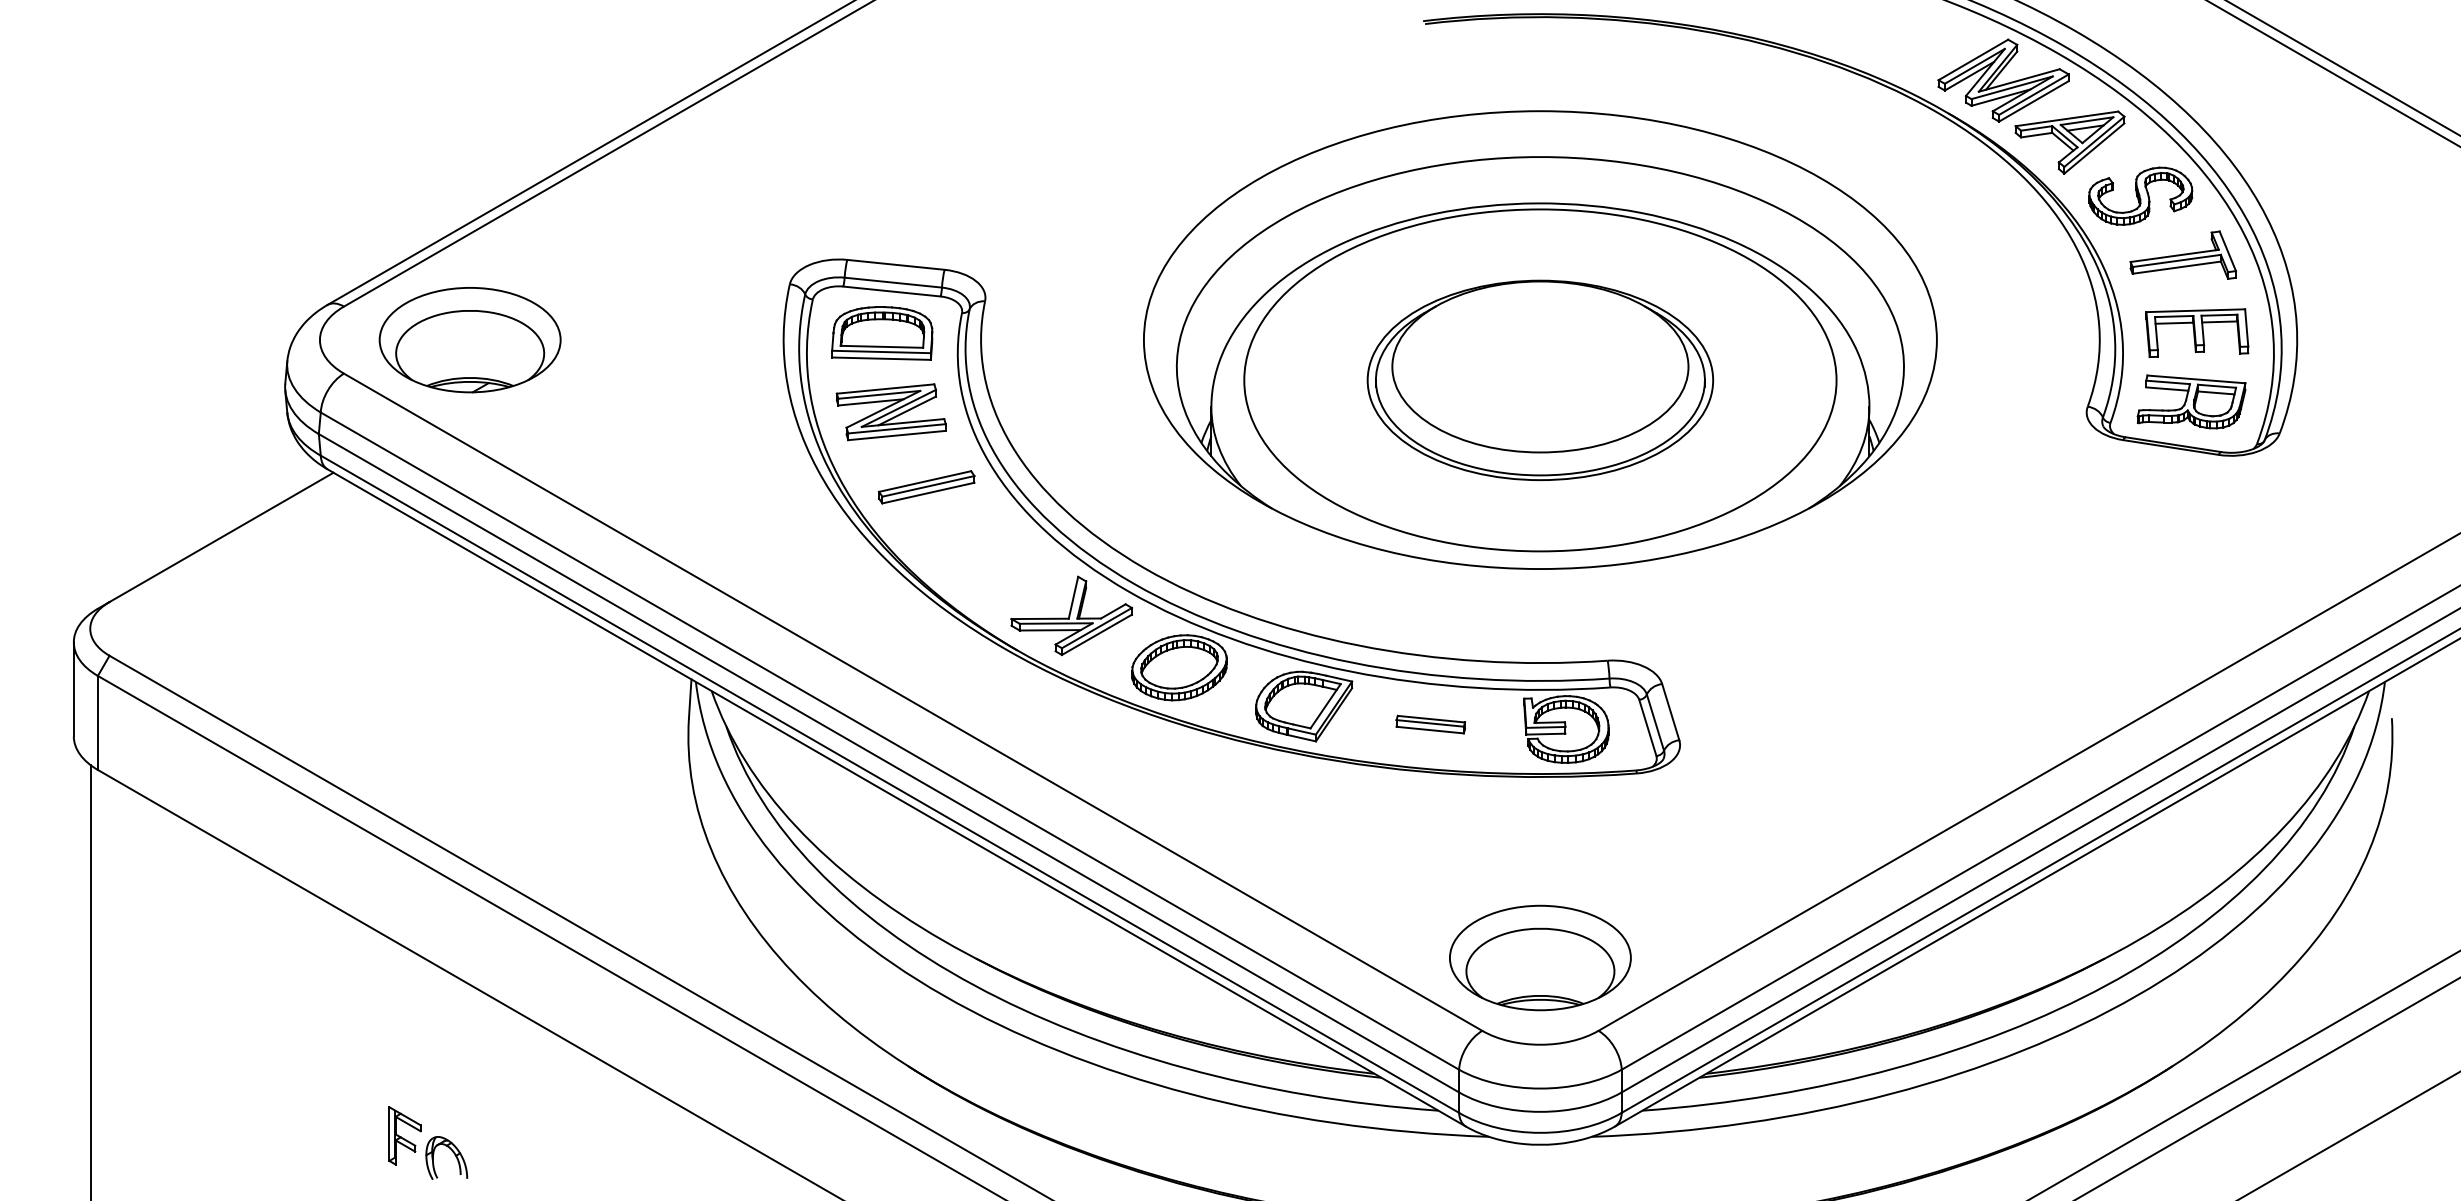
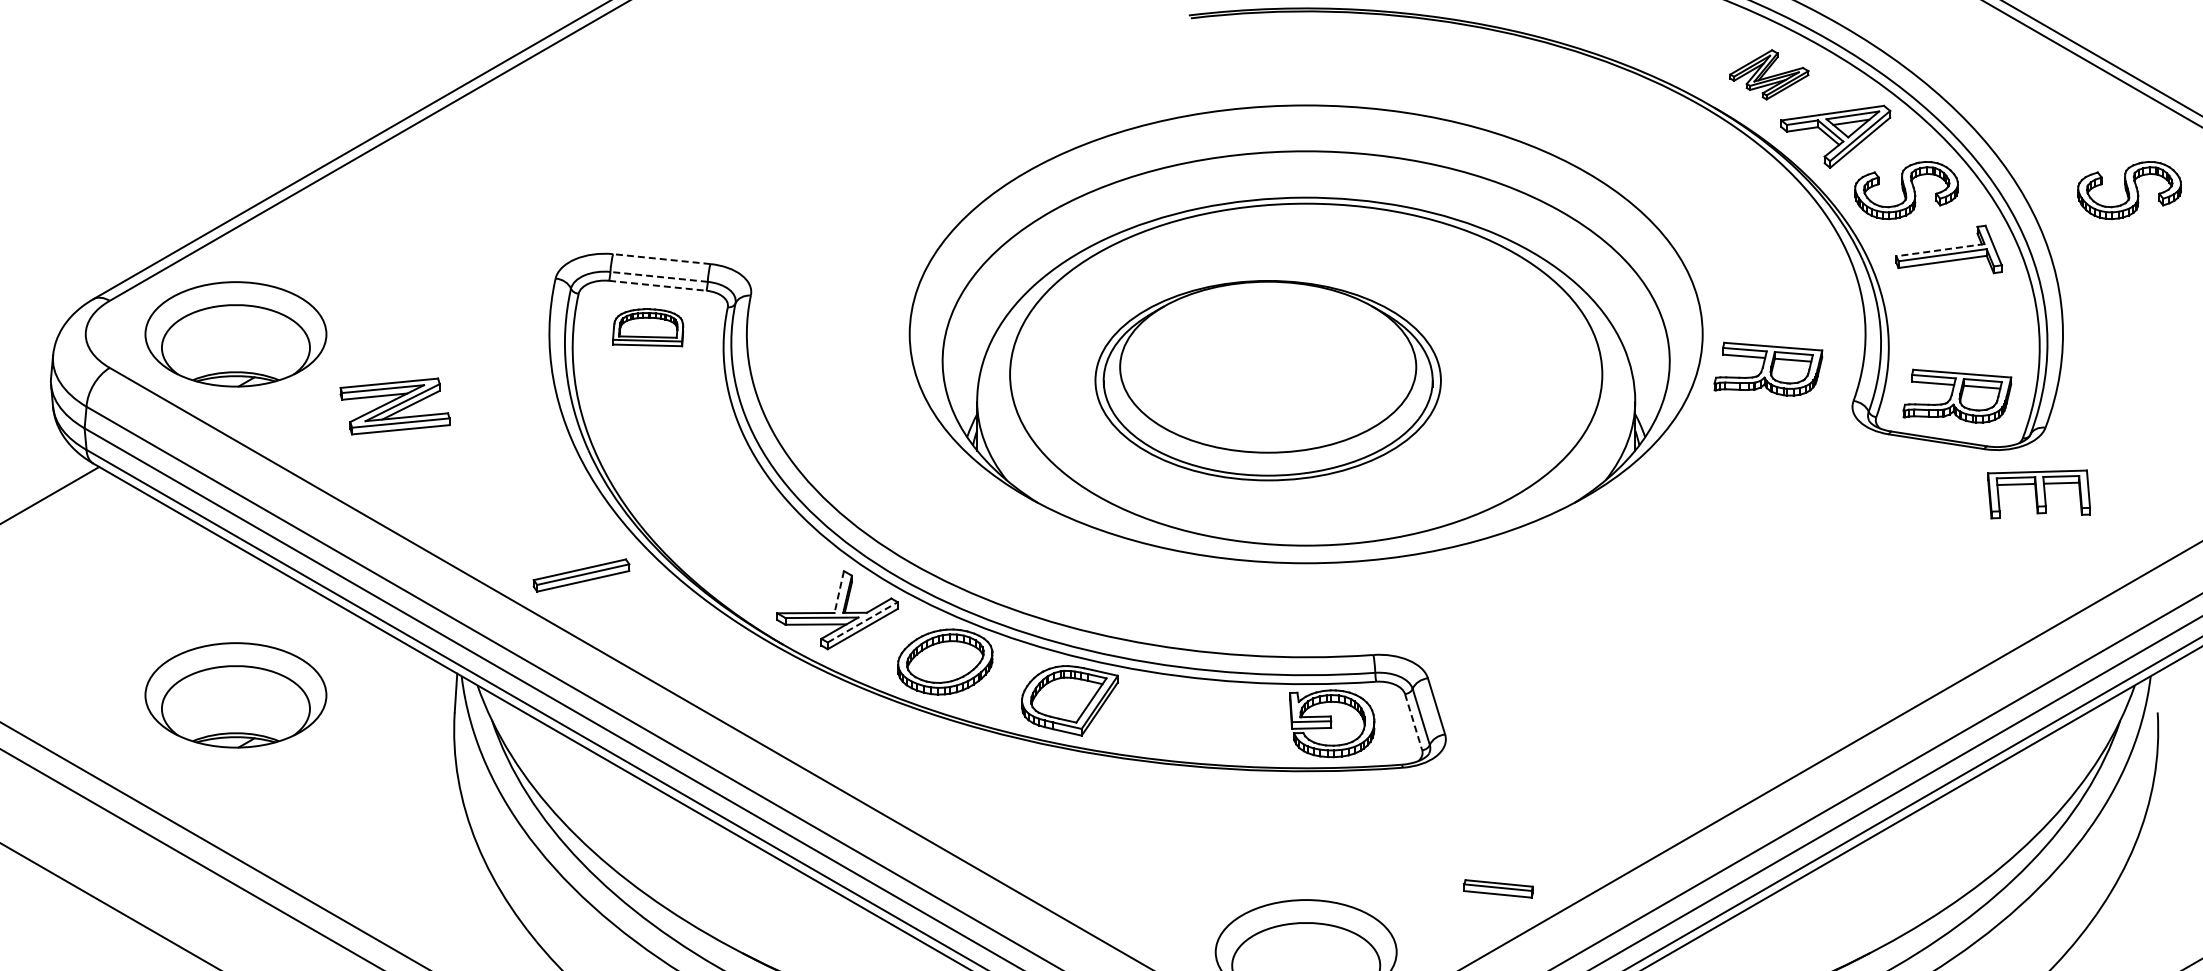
part: (2003, 80) -> (1769, 74), size x0.6
part: (2363, 195) -> (2129, 189), added
line: (2174, 255) -> (1940, 249), solid -> dashed
line: (896, 264) -> (662, 258), solid -> dashed
line: (893, 282) -> (659, 276), solid -> dashed
line: (891, 291) -> (657, 285), solid -> dashed
part: (2197, 332) -> (2039, 493), moved
part: (882, 333) -> (648, 327), size x0.7
part: (2002, 374) -> (1768, 368), added
part: (1540, 379) -> (1268, 379), moved
part: (890, 412) -> (394, 406), moved
part: (926, 487) -> (581, 575), moved
line: (1073, 598) -> (839, 592), solid -> dashed
line: (1097, 627) -> (863, 621), solid -> dashed
part: (469, 701) -> (235, 695), added
part: (1430, 724) -> (1498, 888), moved
line: (1647, 728) -> (1413, 722), solid -> dashed

